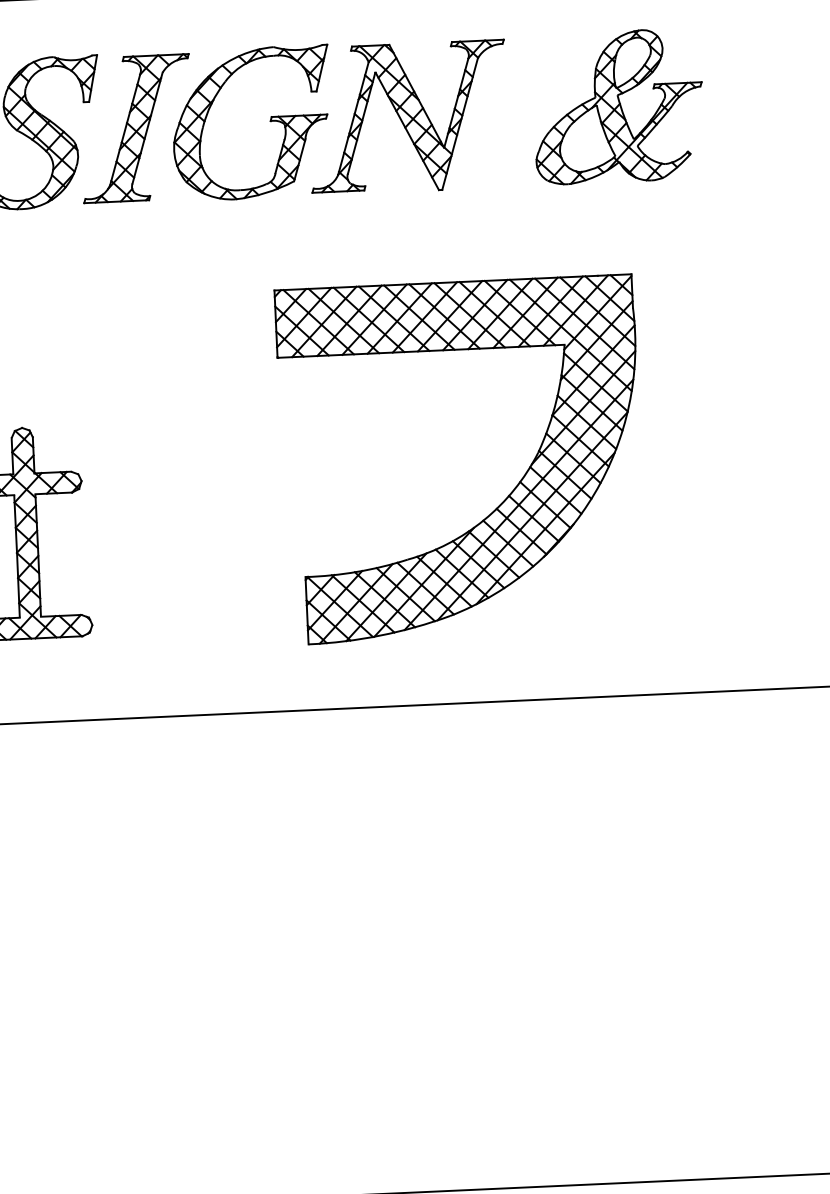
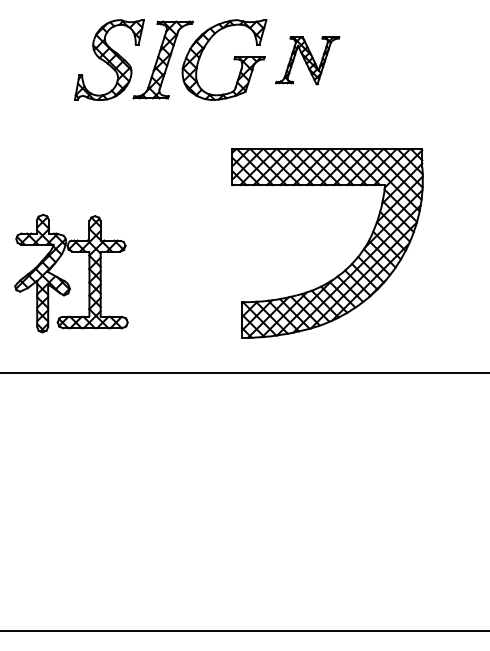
part: (618, 105) -> (419, 59), removed
part: (407, 117) -> (307, 60), size x0.6

